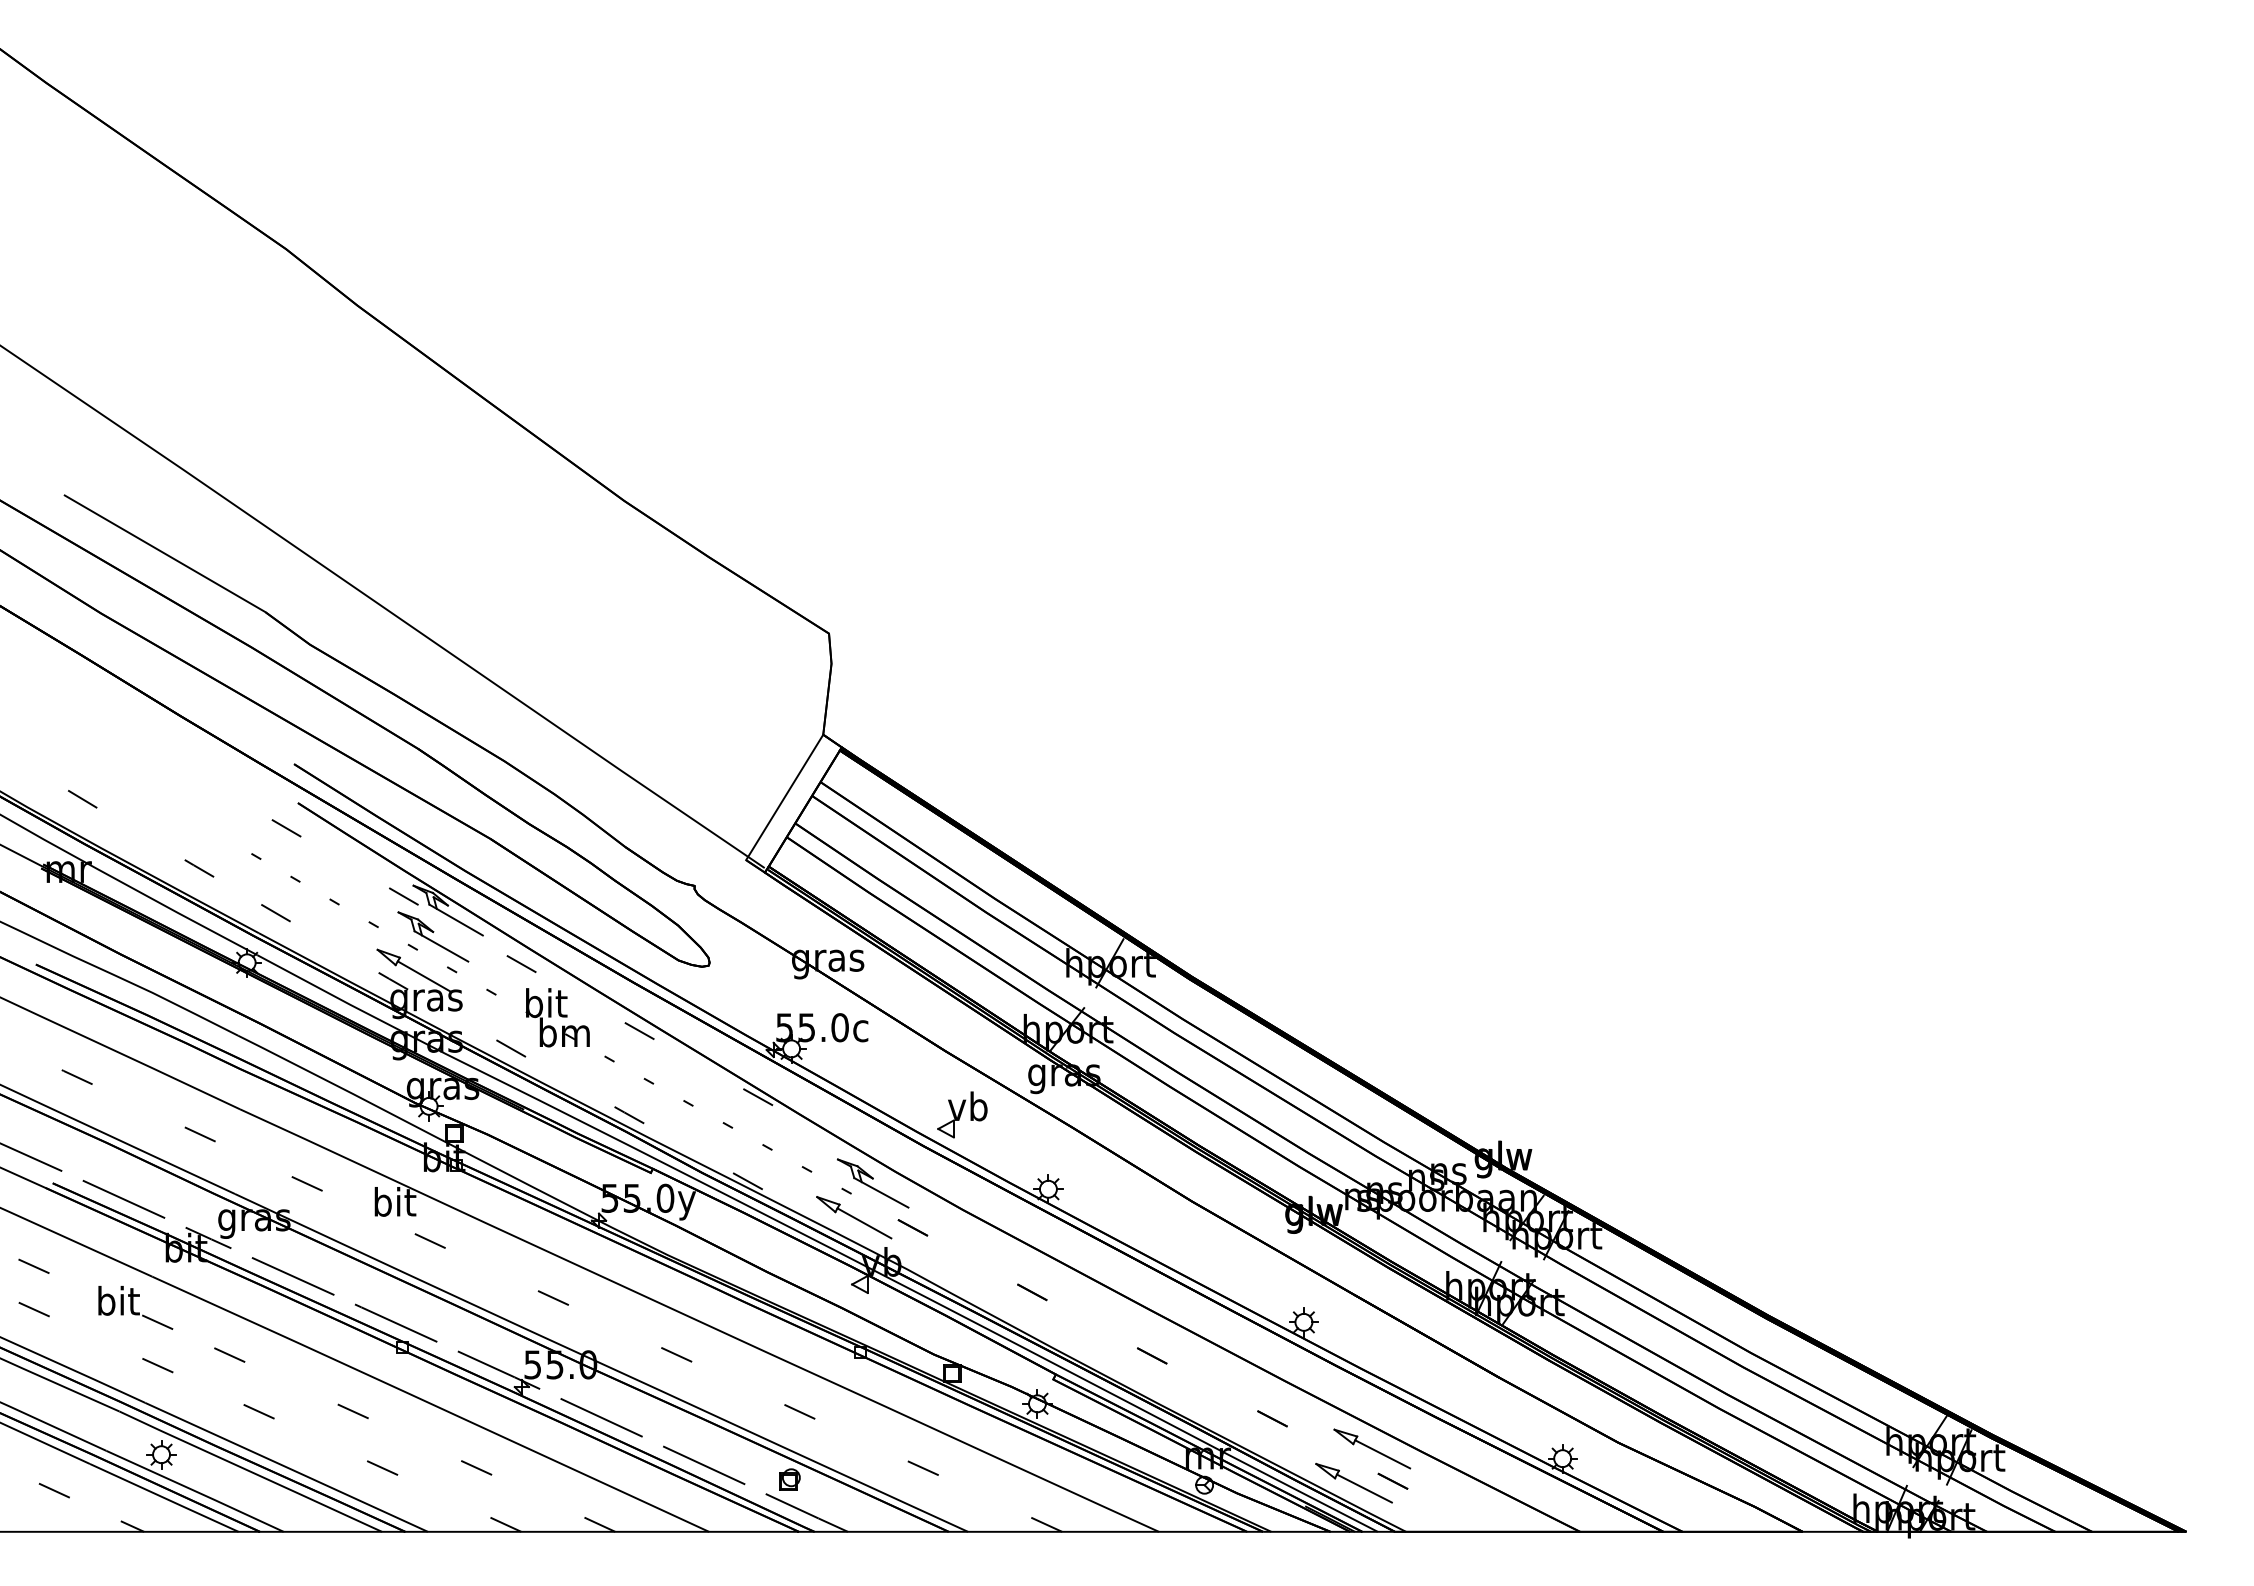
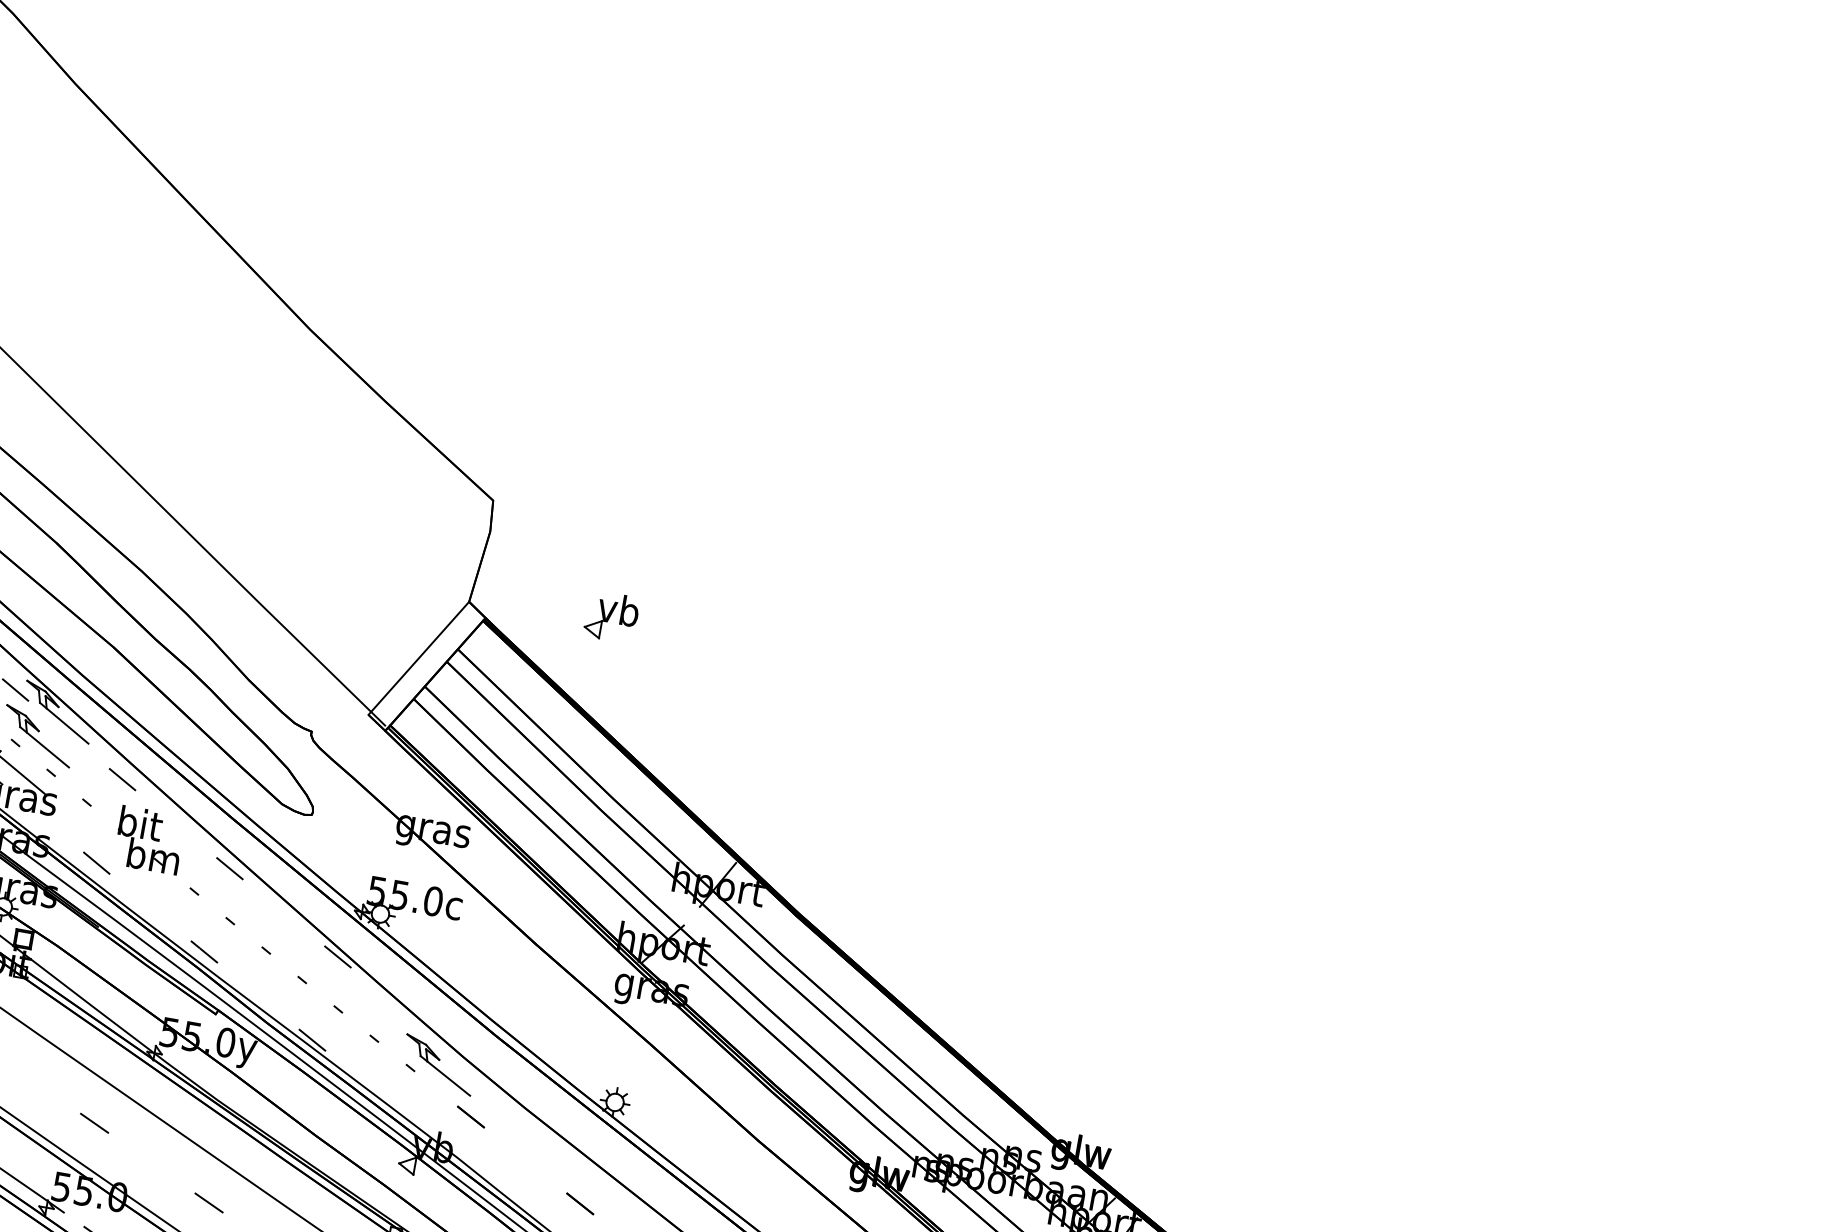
part: (962, 1114) -> (611, 616), moved
part: (854, 1217) -> (413, 1096), removed

